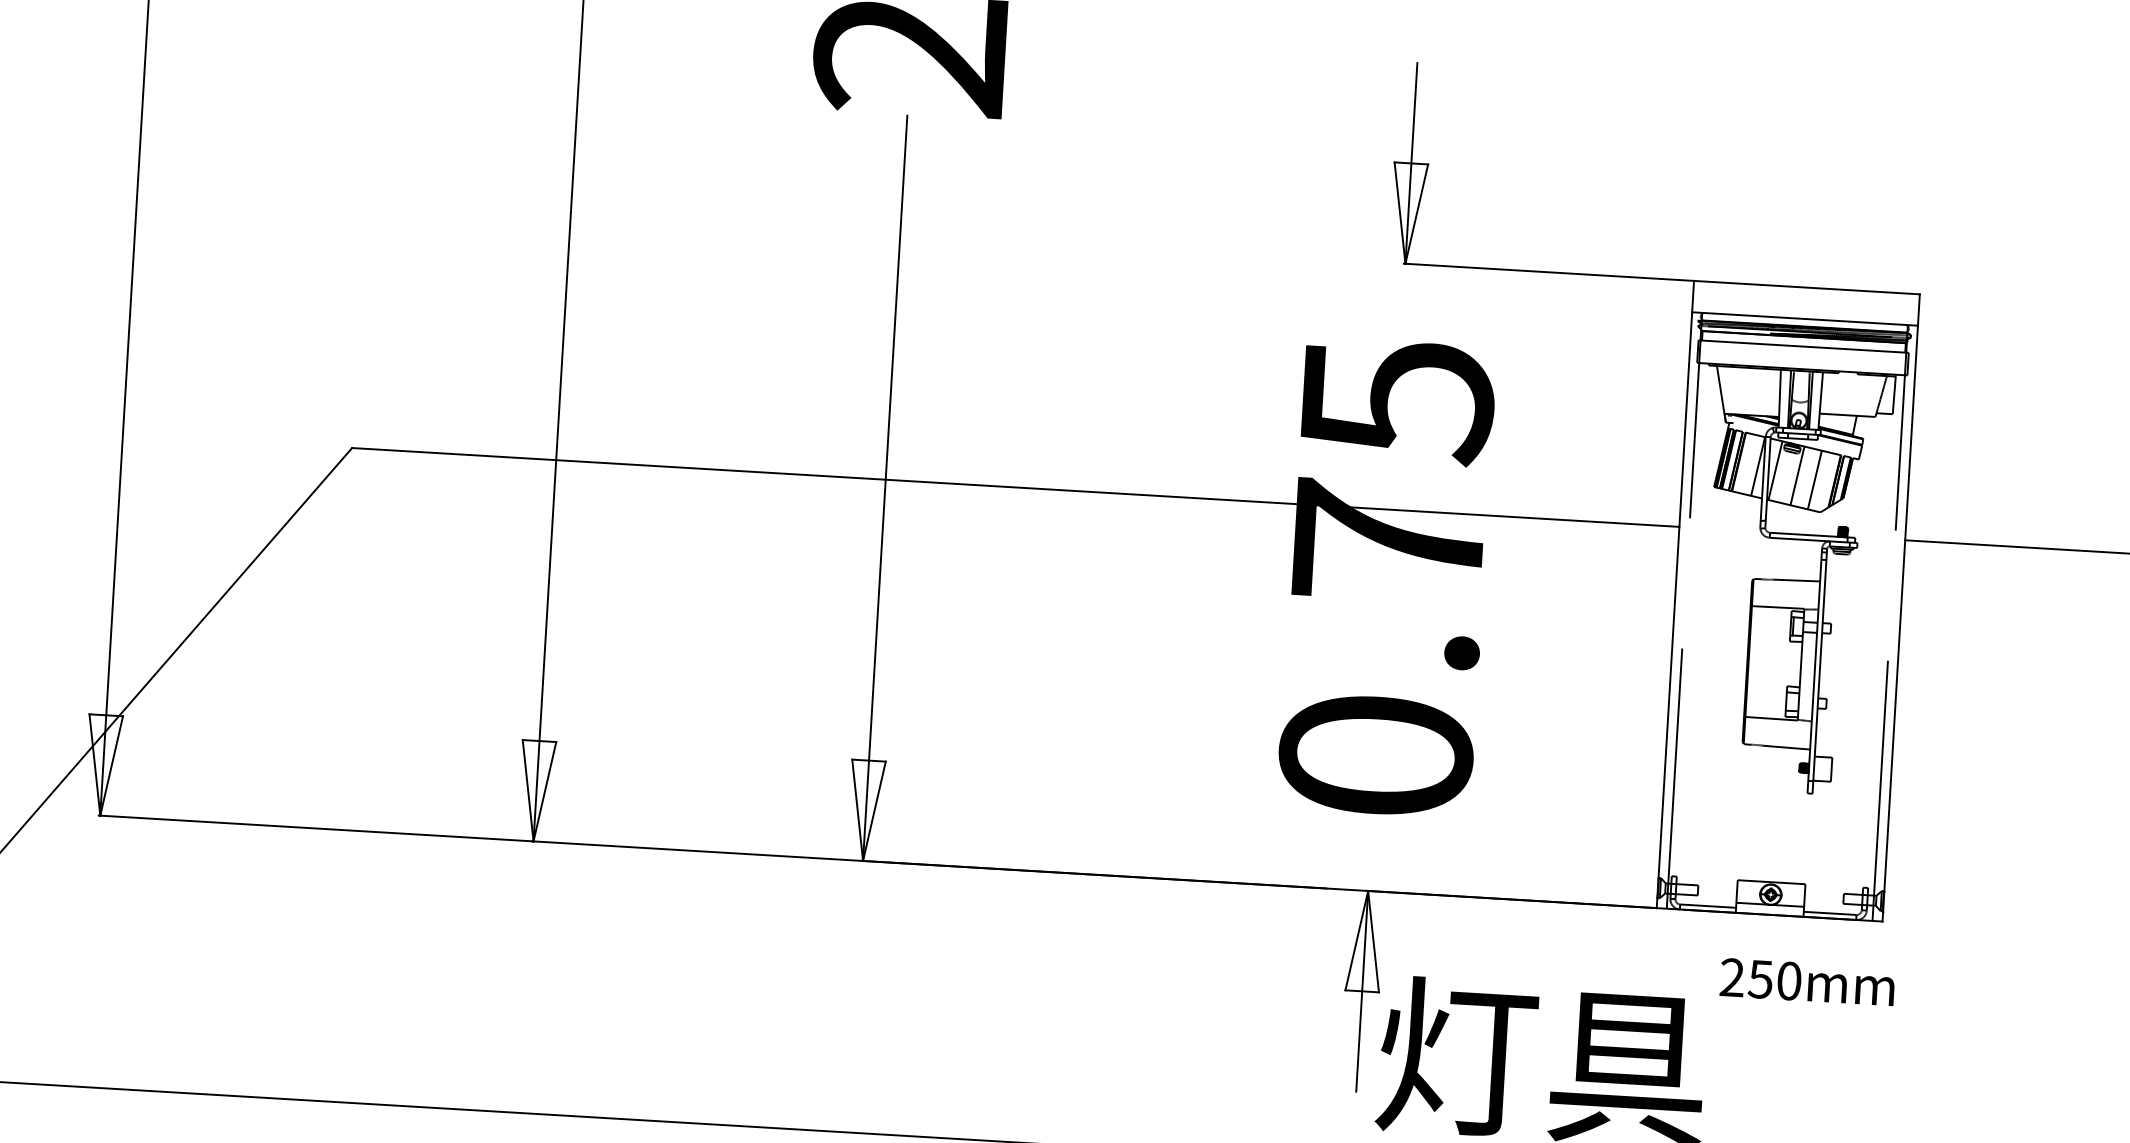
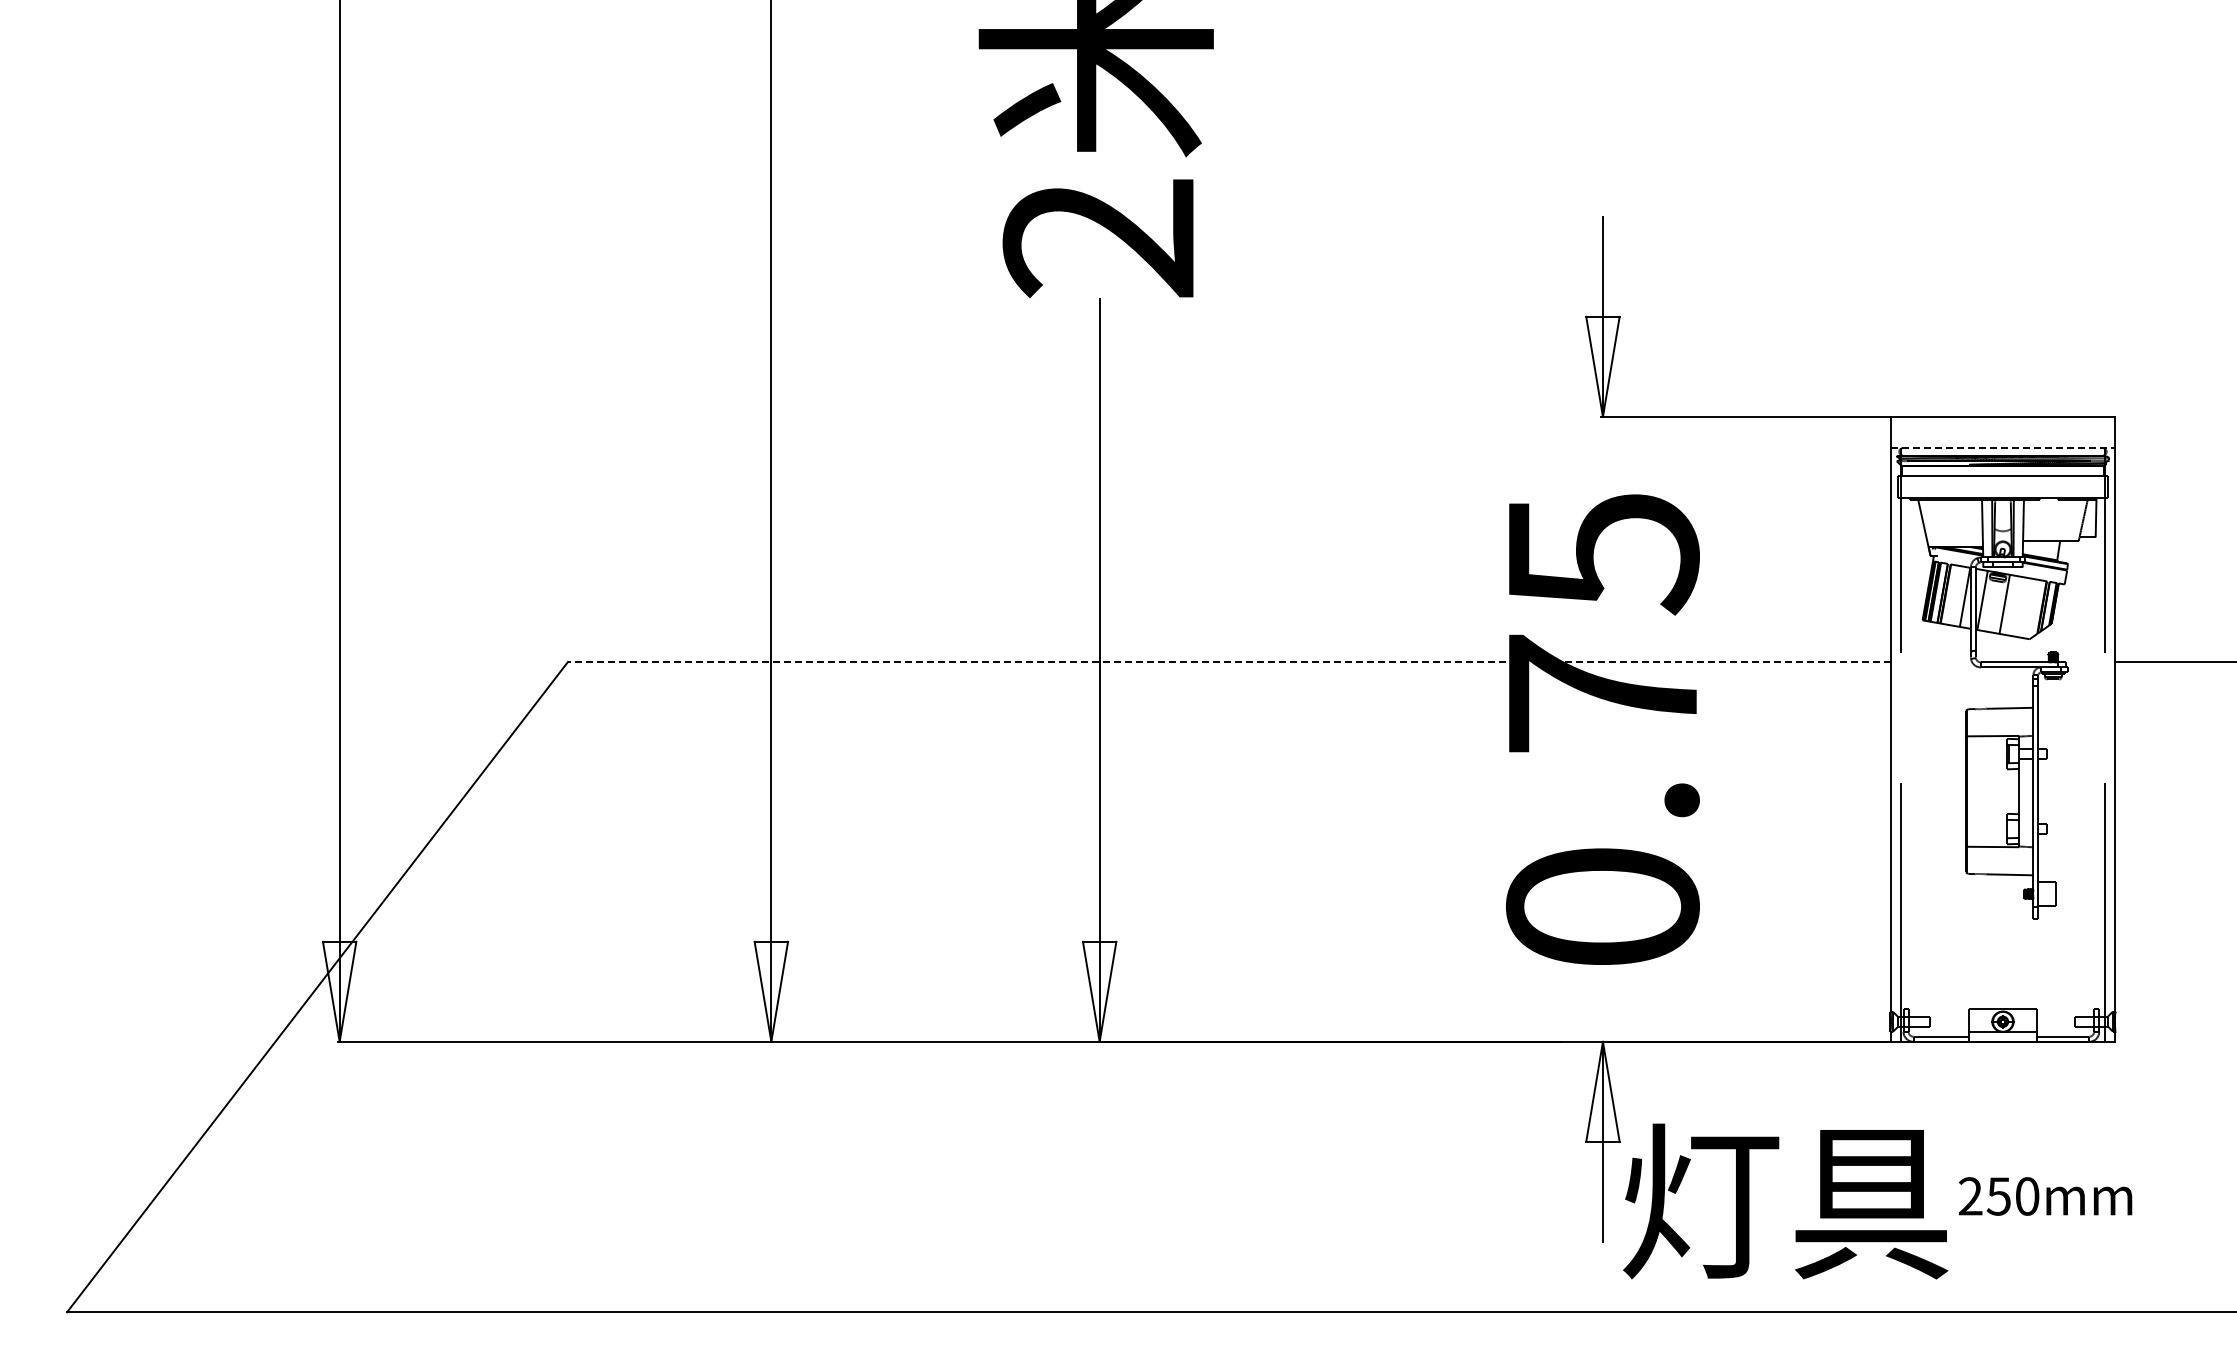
line: (1805, 319) -> (2003, 448), solid -> dashed
line: (1815, 480) -> (2022, 607), removed
line: (1015, 486) -> (1228, 661), solid -> dashed
text: (1807, 982) -> (2045, 1196), moved

